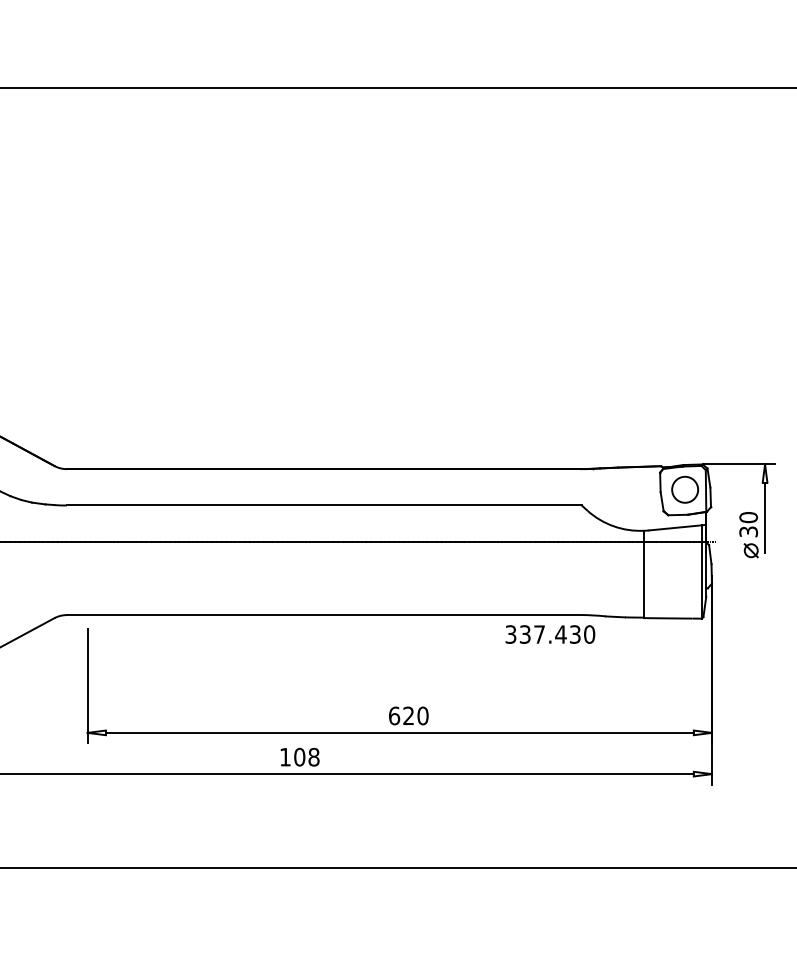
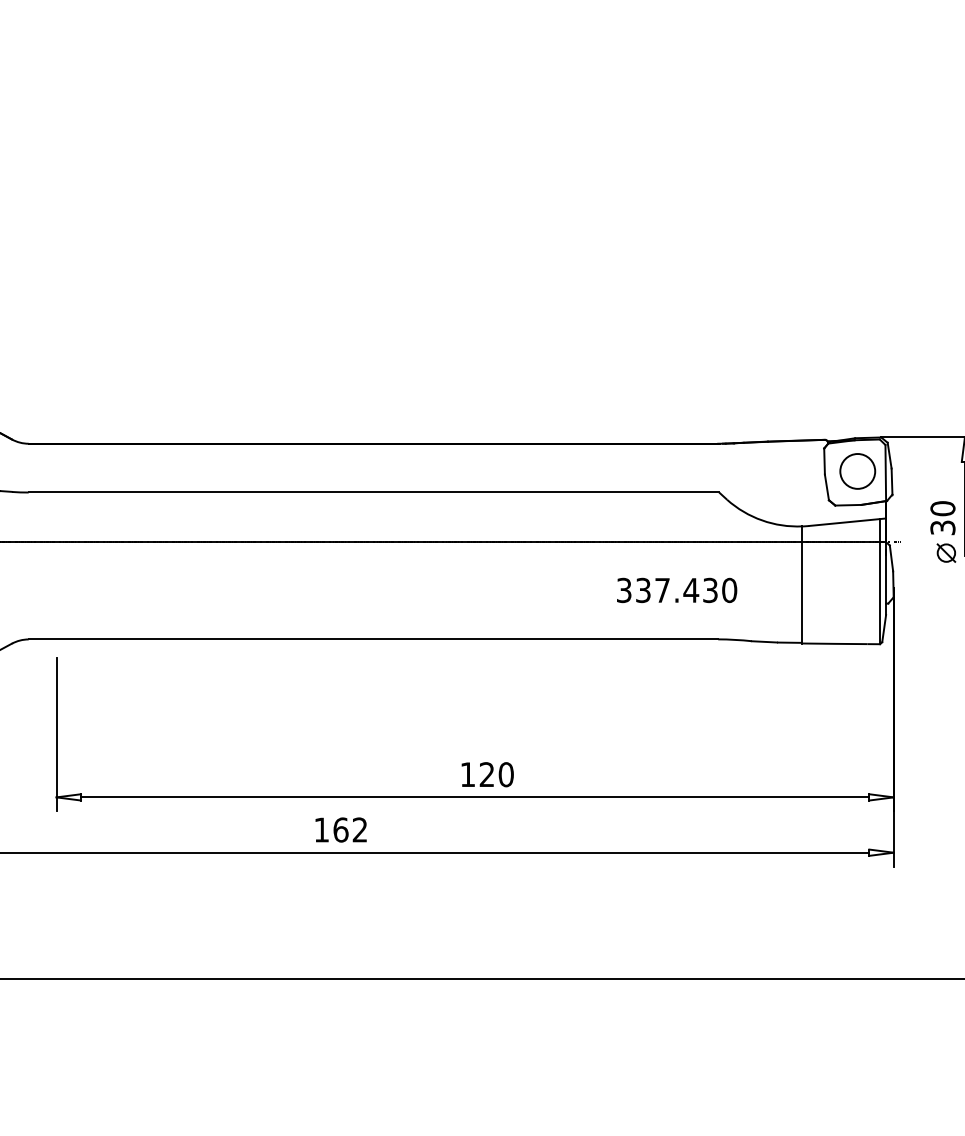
text: (550, 634) -> (677, 590), moved
text: (394, 715) -> (468, 774), 620 -> 120
text: (306, 756) -> (350, 829), 108 -> 162

